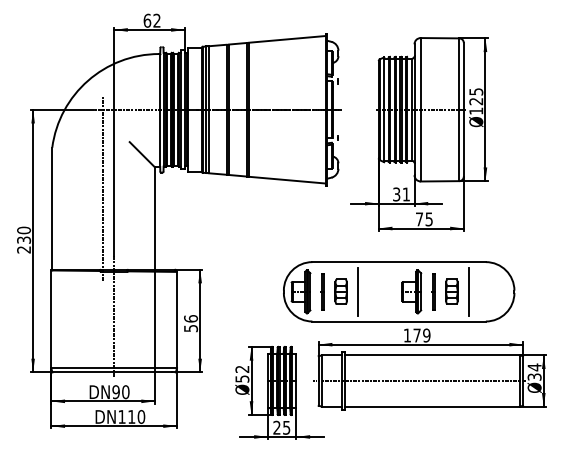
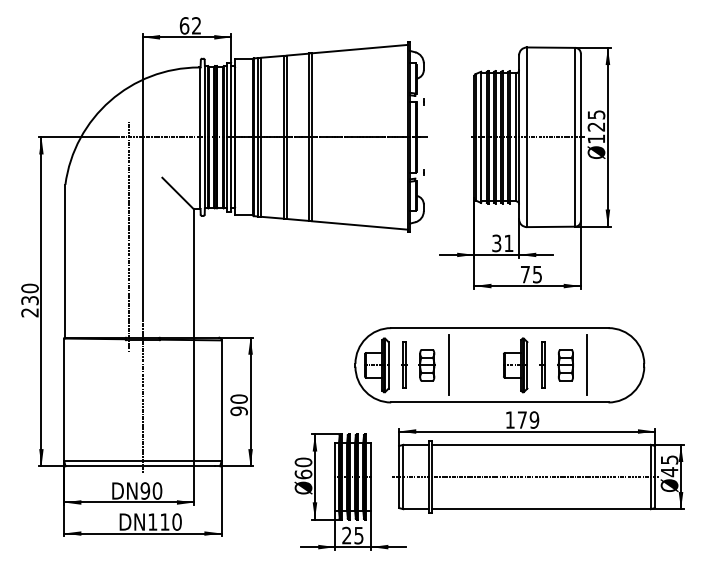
text: (190, 323) -> (238, 405), 56 -> 90
text: (534, 372) -> (669, 466), 34 -> 45
text: (242, 374) -> (303, 468), 52 -> 60

